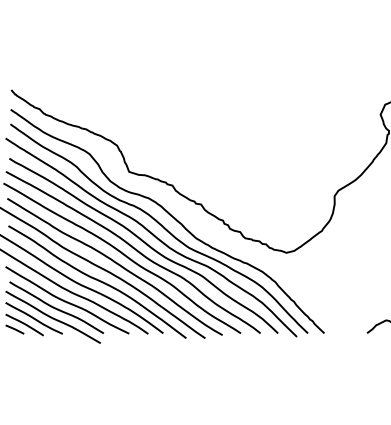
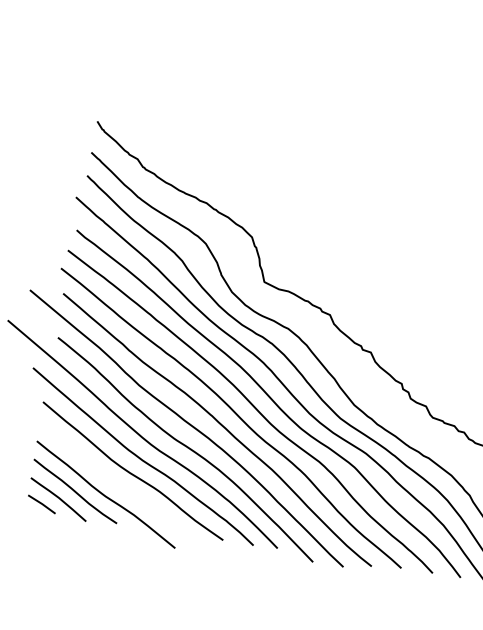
curve: (56, 307) -> (113, 479), removed

